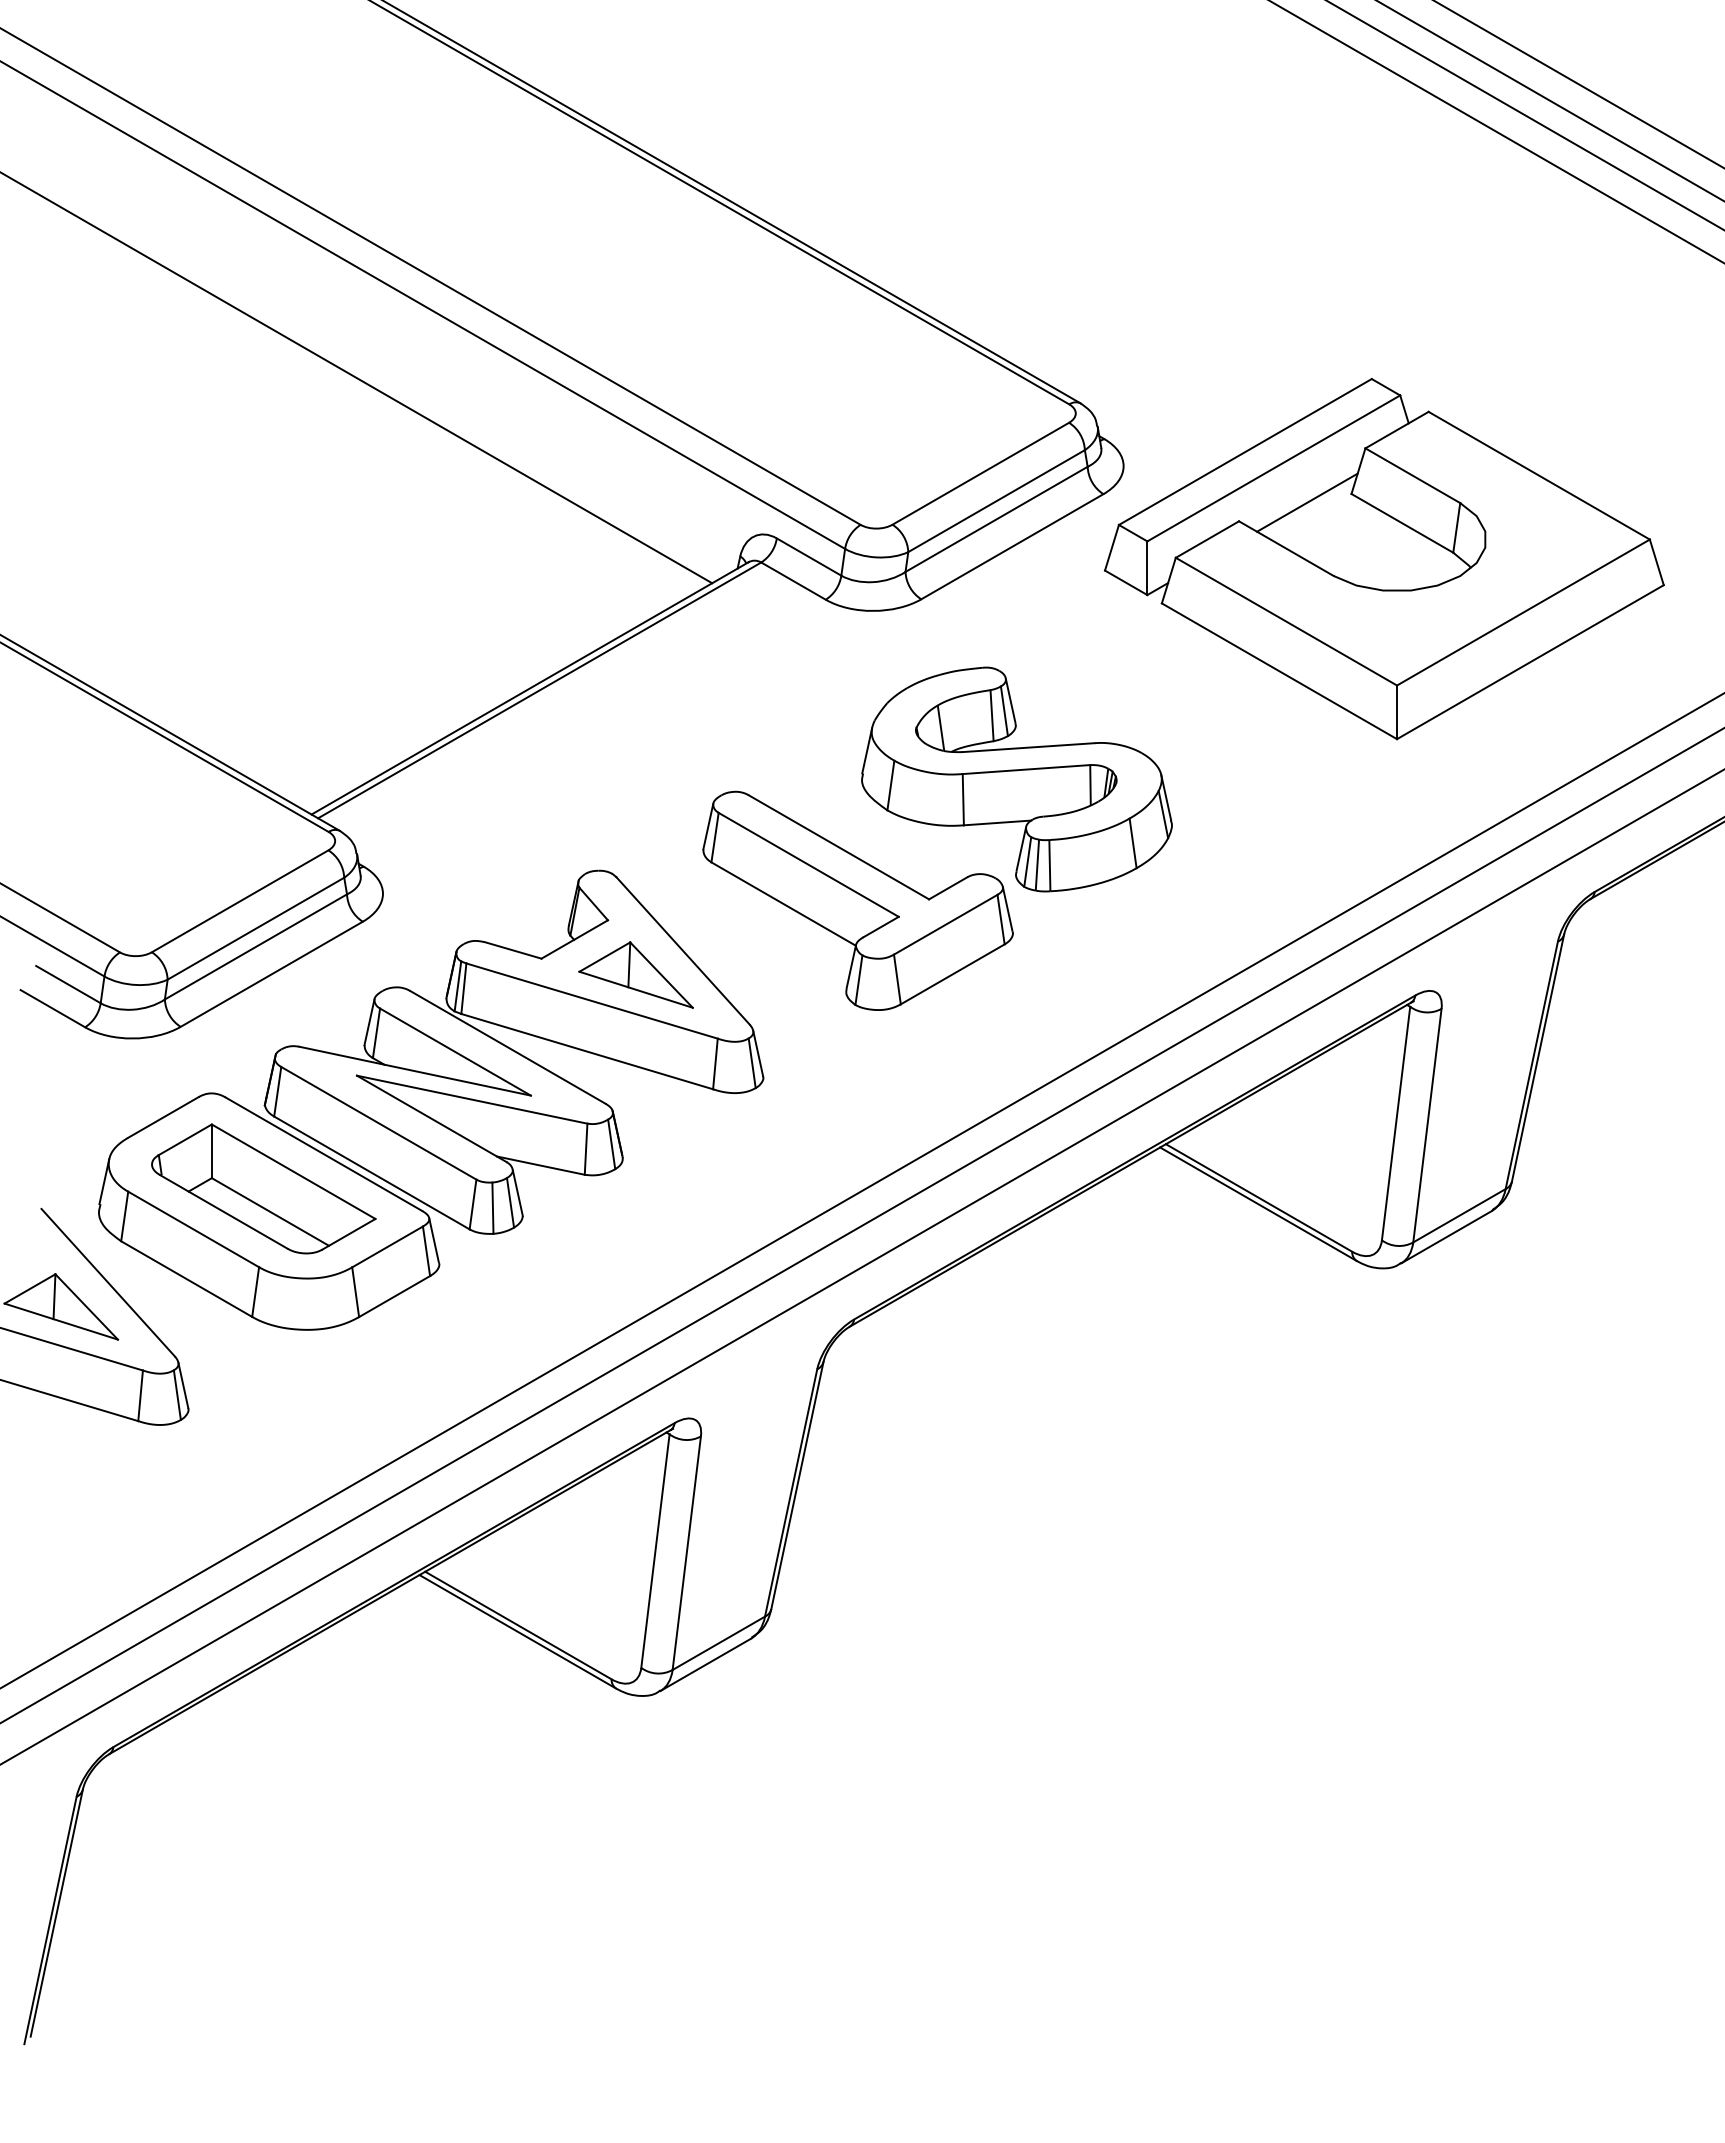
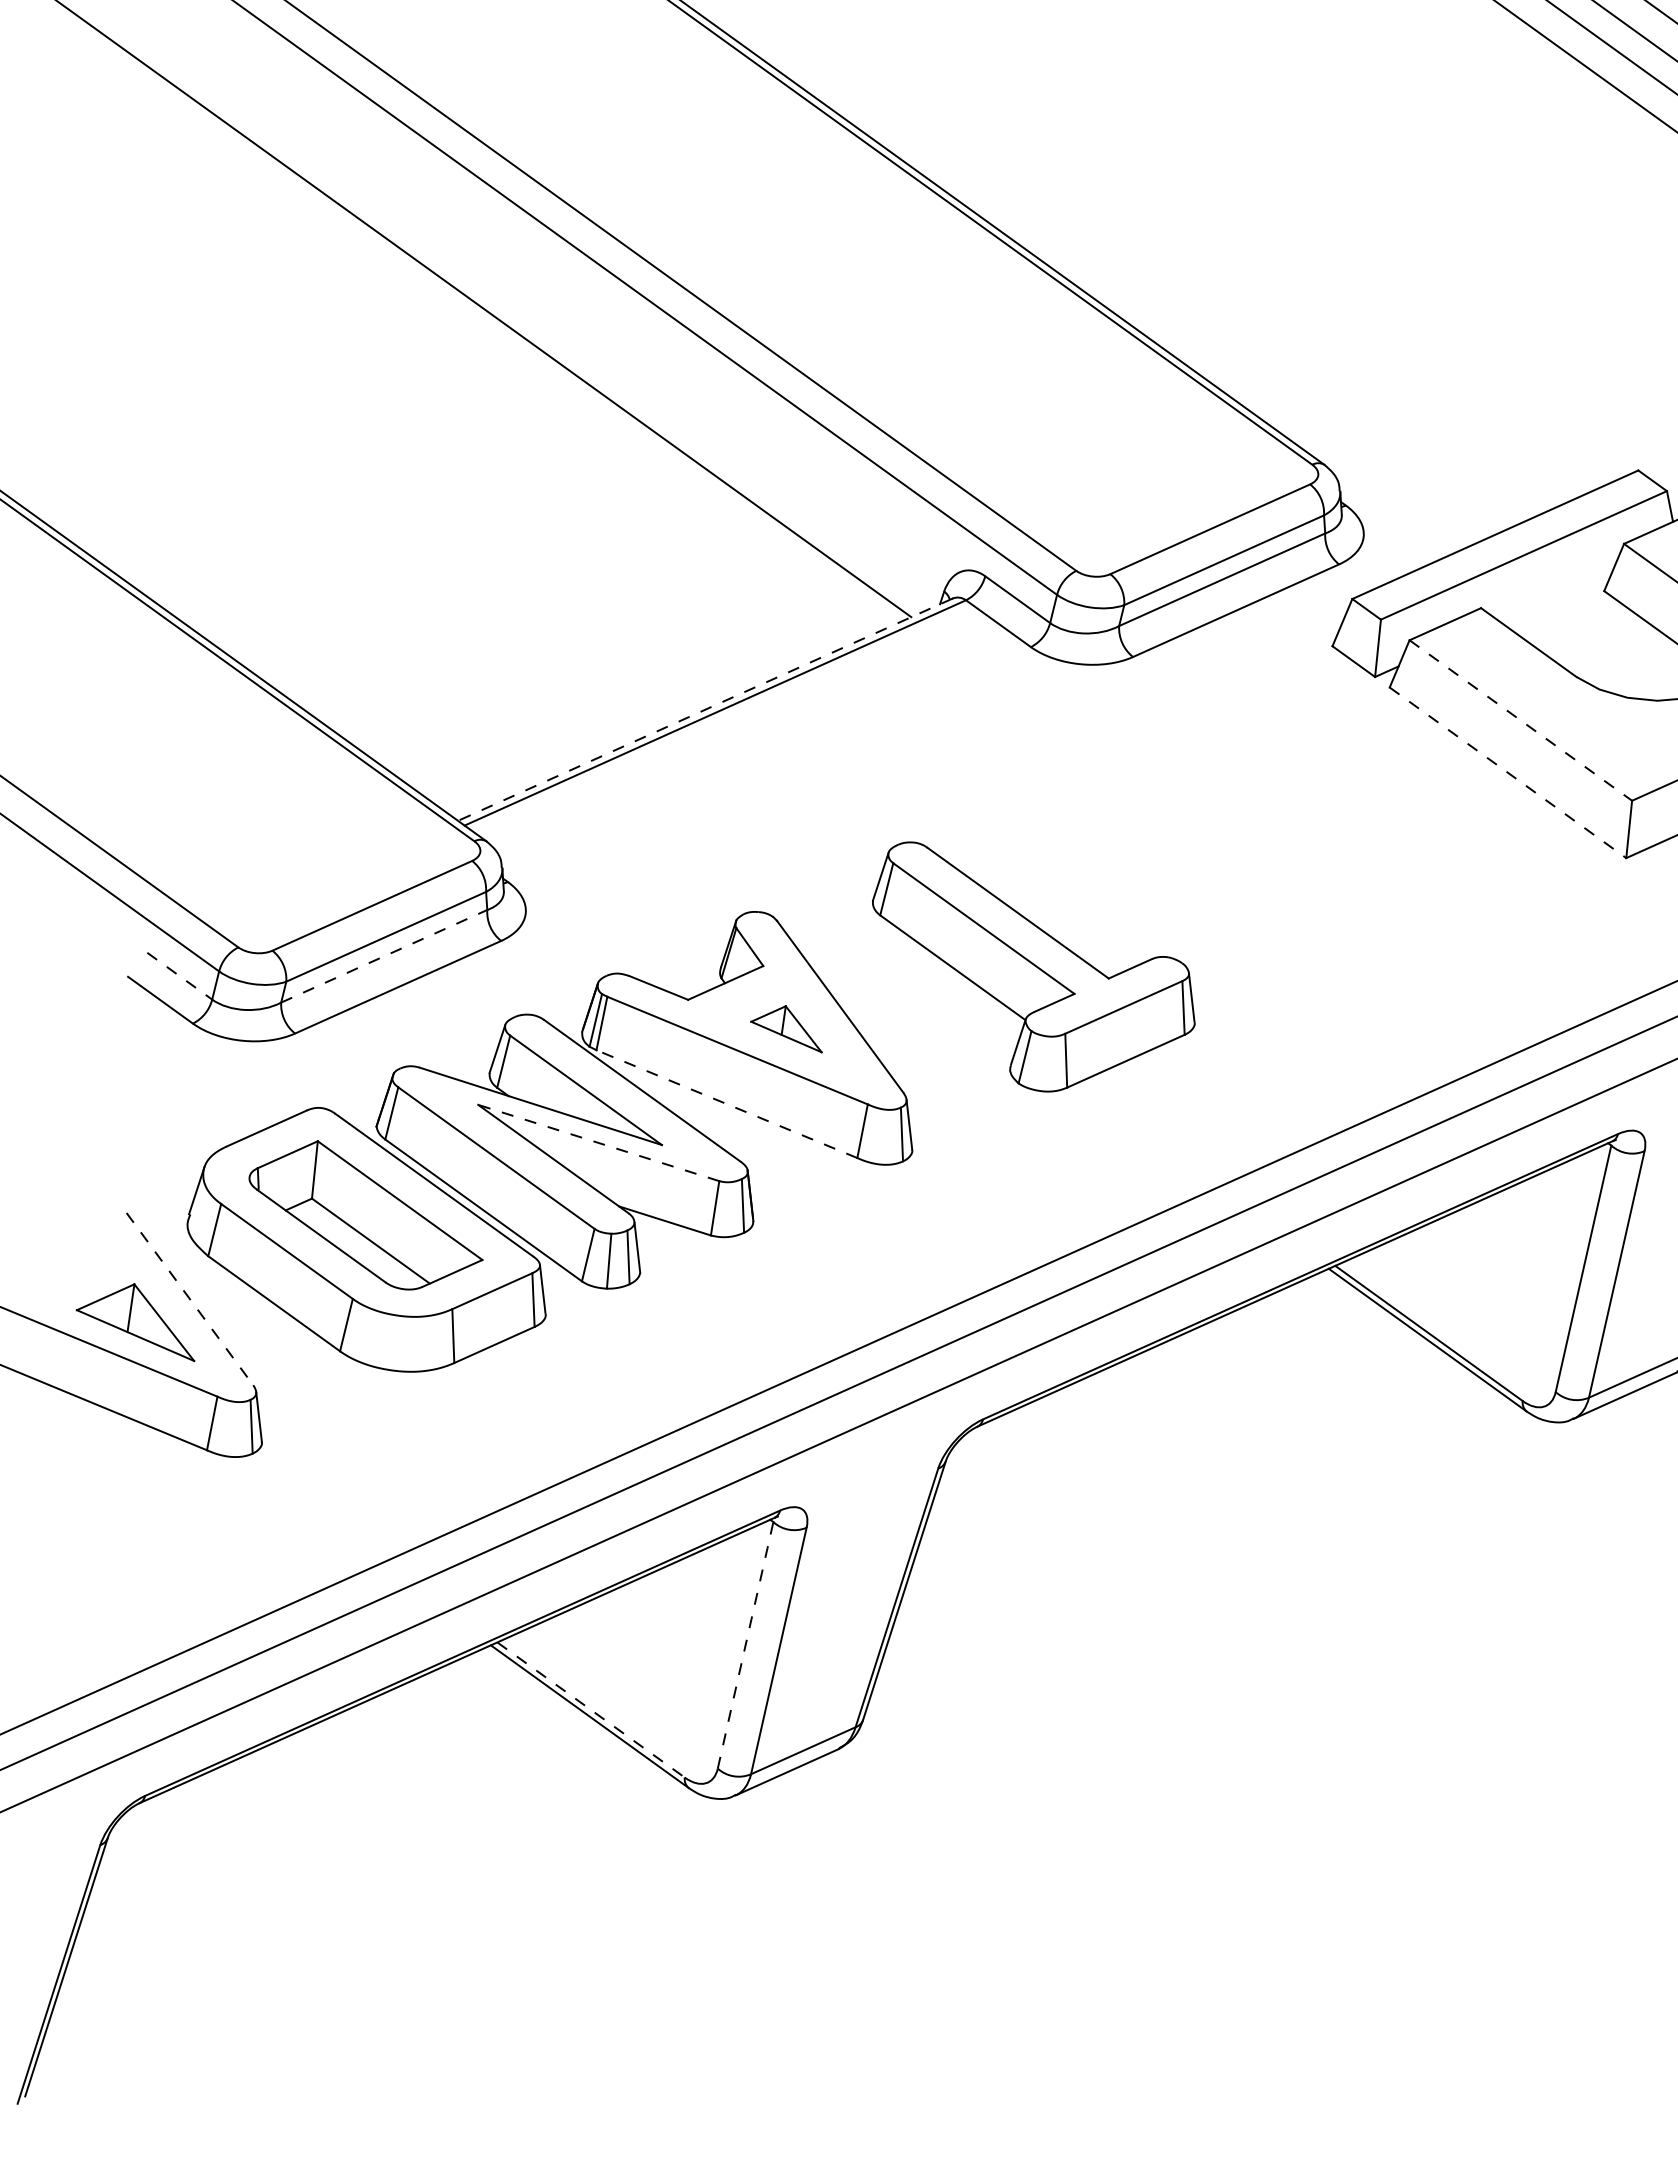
line: (1307, 502) -> (1556, 595), removed
line: (1286, 621) -> (1520, 720), solid -> dashed
line: (1279, 671) -> (1508, 773), solid -> dashed
line: (529, 688) -> (704, 709), solid -> dashed
part: (1016, 779) -> (1215, 859), removed
line: (256, 946) -> (384, 955), solid -> dashed
part: (635, 974) -> (786, 1026), size x0.6
line: (68, 984) -> (179, 976), solid -> dashed
line: (586, 1051) -> (726, 1103), solid -> dashed
line: (472, 1099) -> (599, 1142), solid -> dashed
line: (108, 1283) -> (190, 1299), solid -> dashed
line: (655, 1551) -> (745, 1645), solid -> dashed
line: (518, 1625) -> (591, 1709), solid -> dashed

